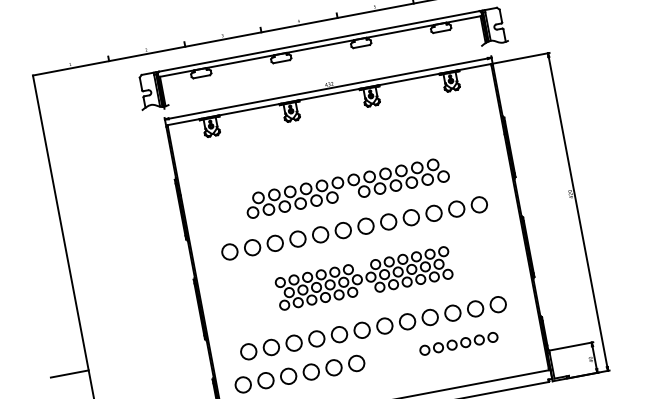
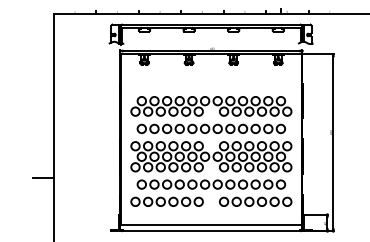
part: (347, 188) -> (211, 106), size x1.43
part: (364, 277) -> (211, 156), size x1.67
part: (458, 343) -> (255, 201), size x1.67

